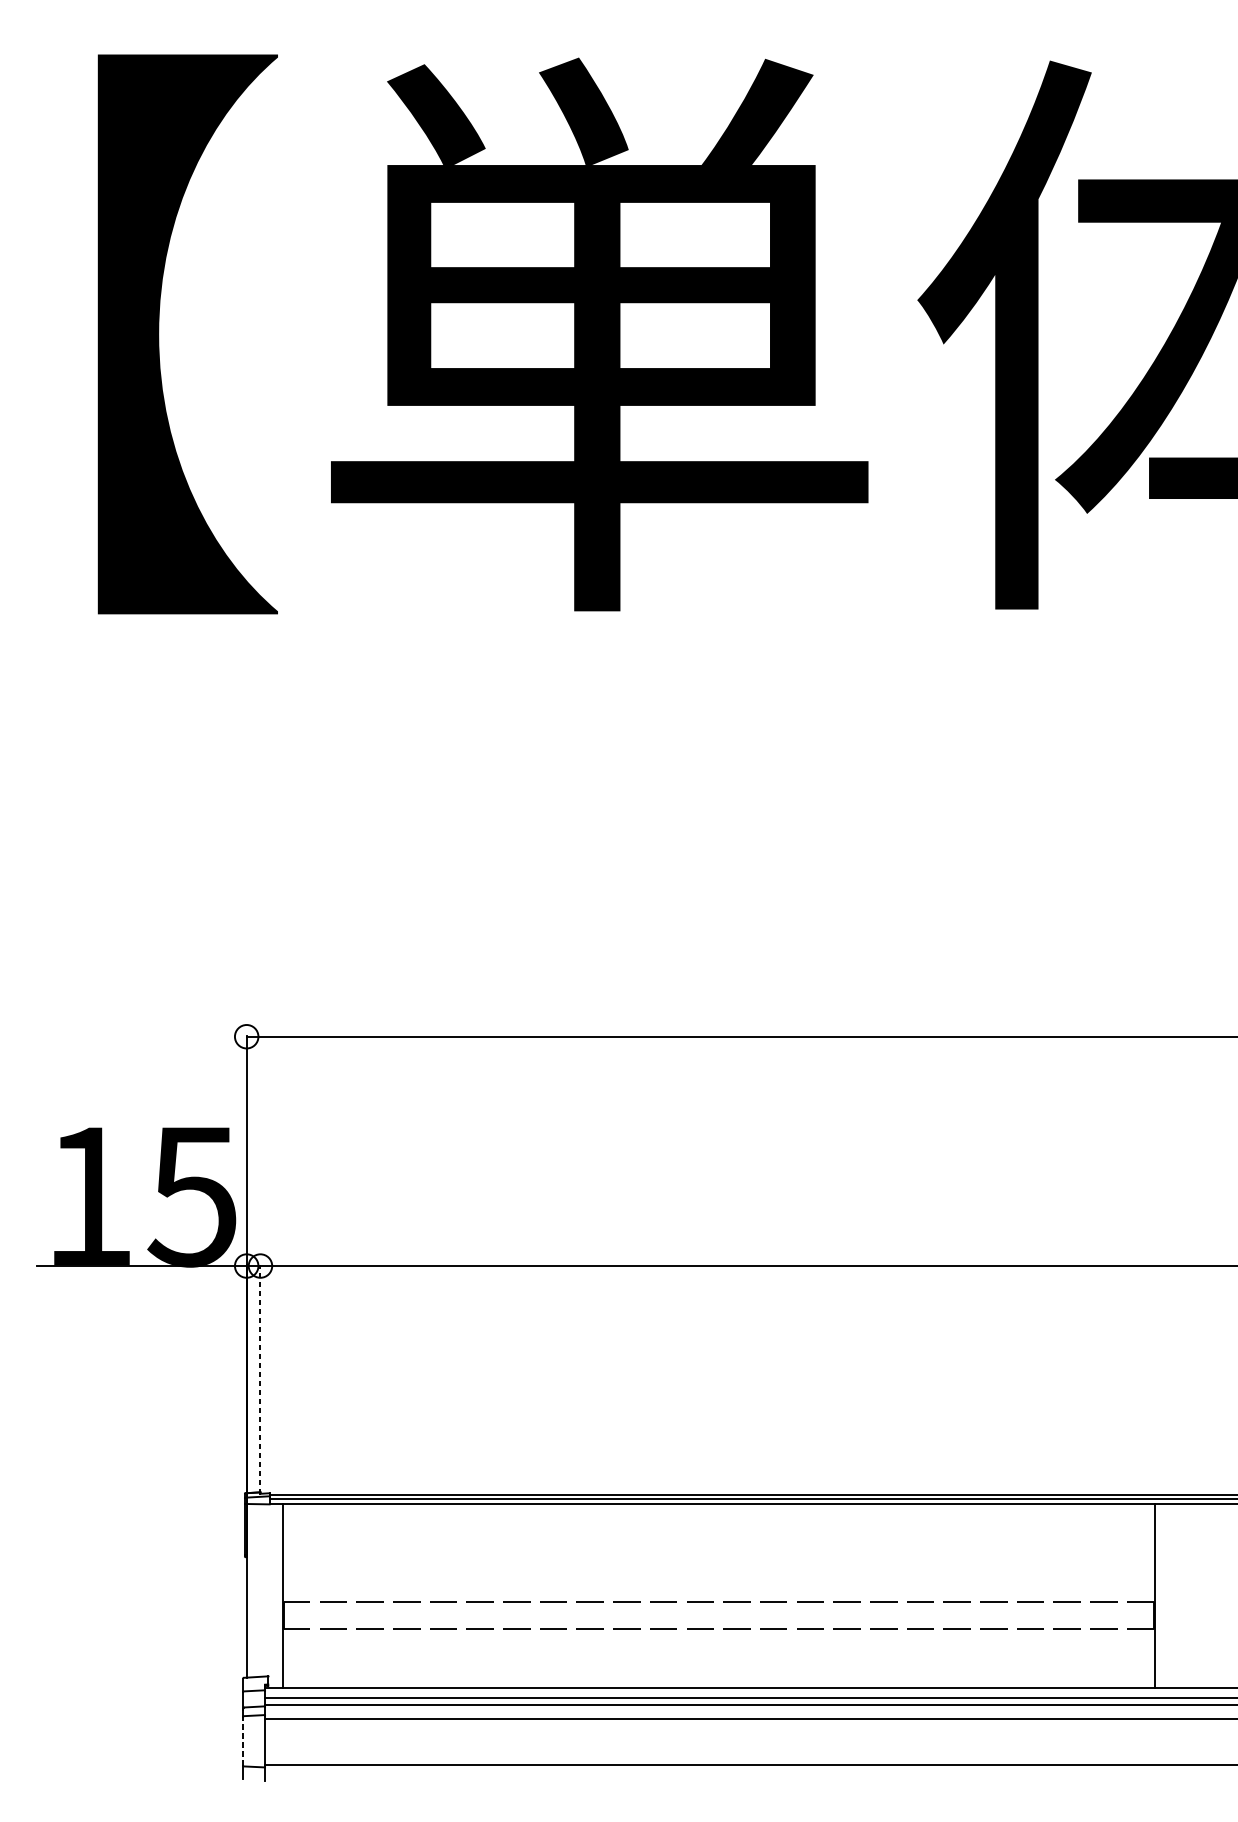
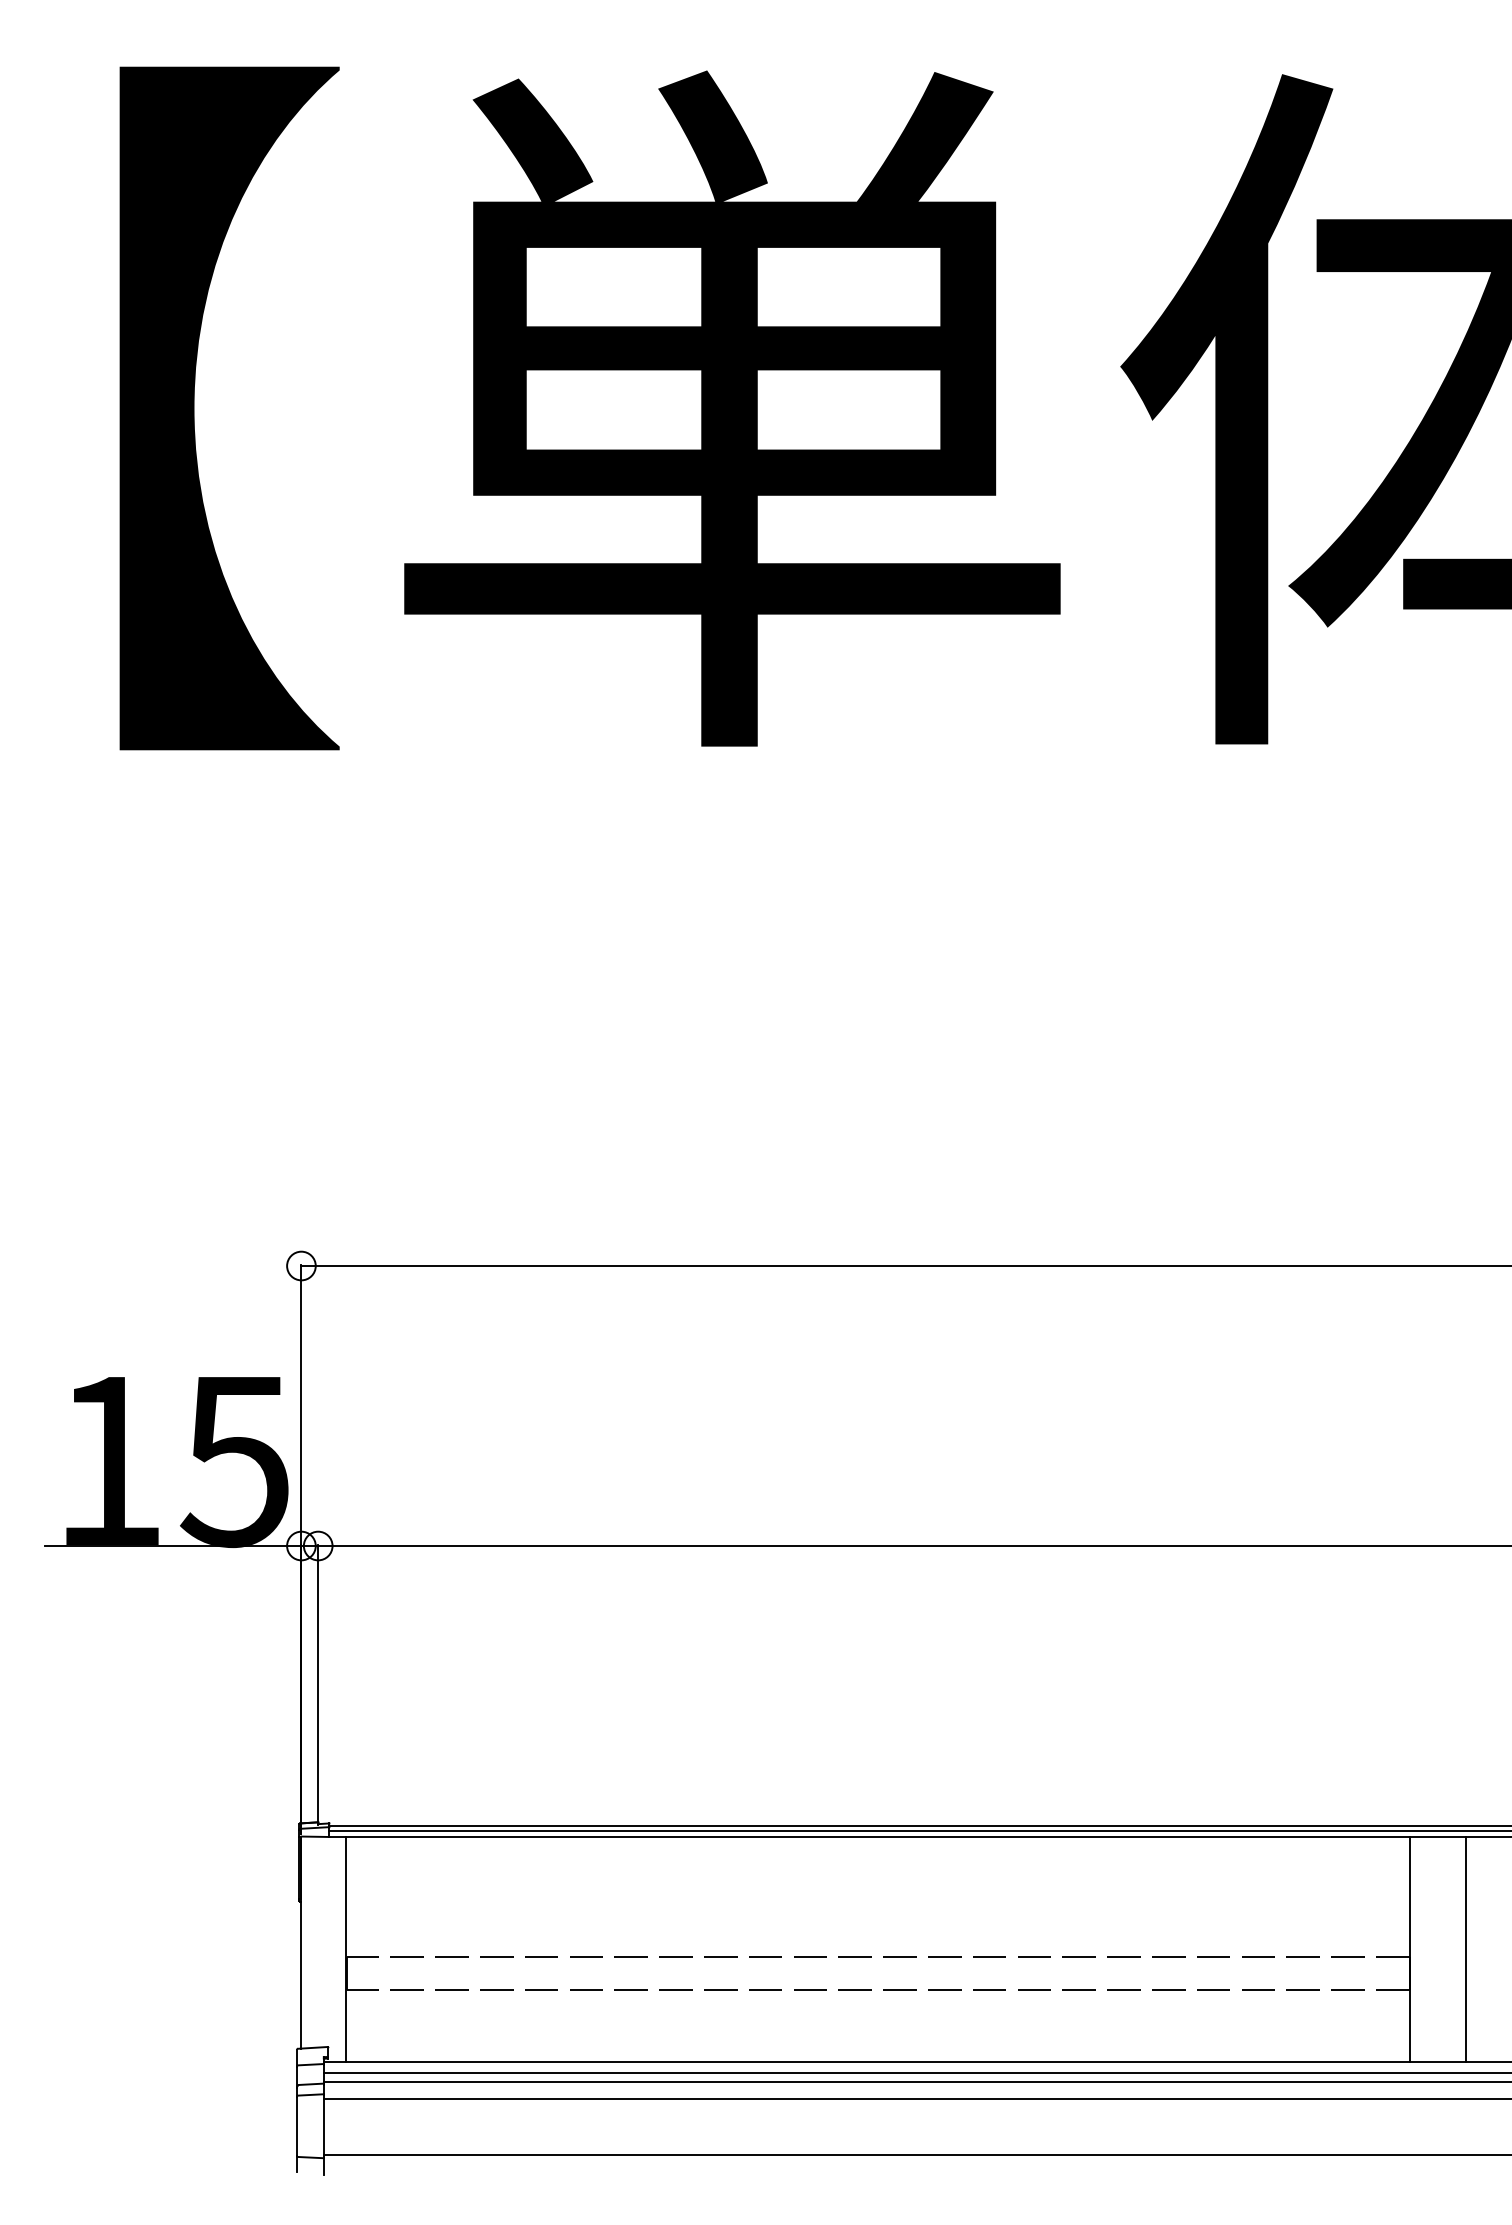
line: (260, 1379) -> (318, 1684), dashed -> solid
line: (1200, 1595) -> (1466, 1948), added
line: (242, 1741) -> (296, 2126), dashed -> solid

